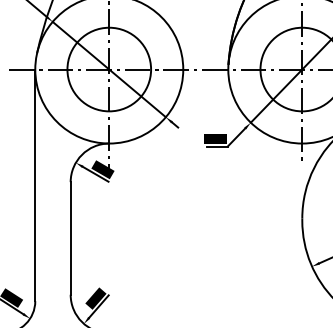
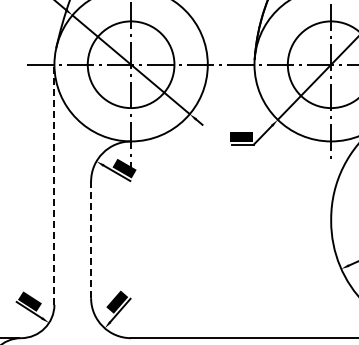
line: (35, 185) -> (54, 184), solid -> dashed
line: (71, 239) -> (91, 240), solid -> dashed

